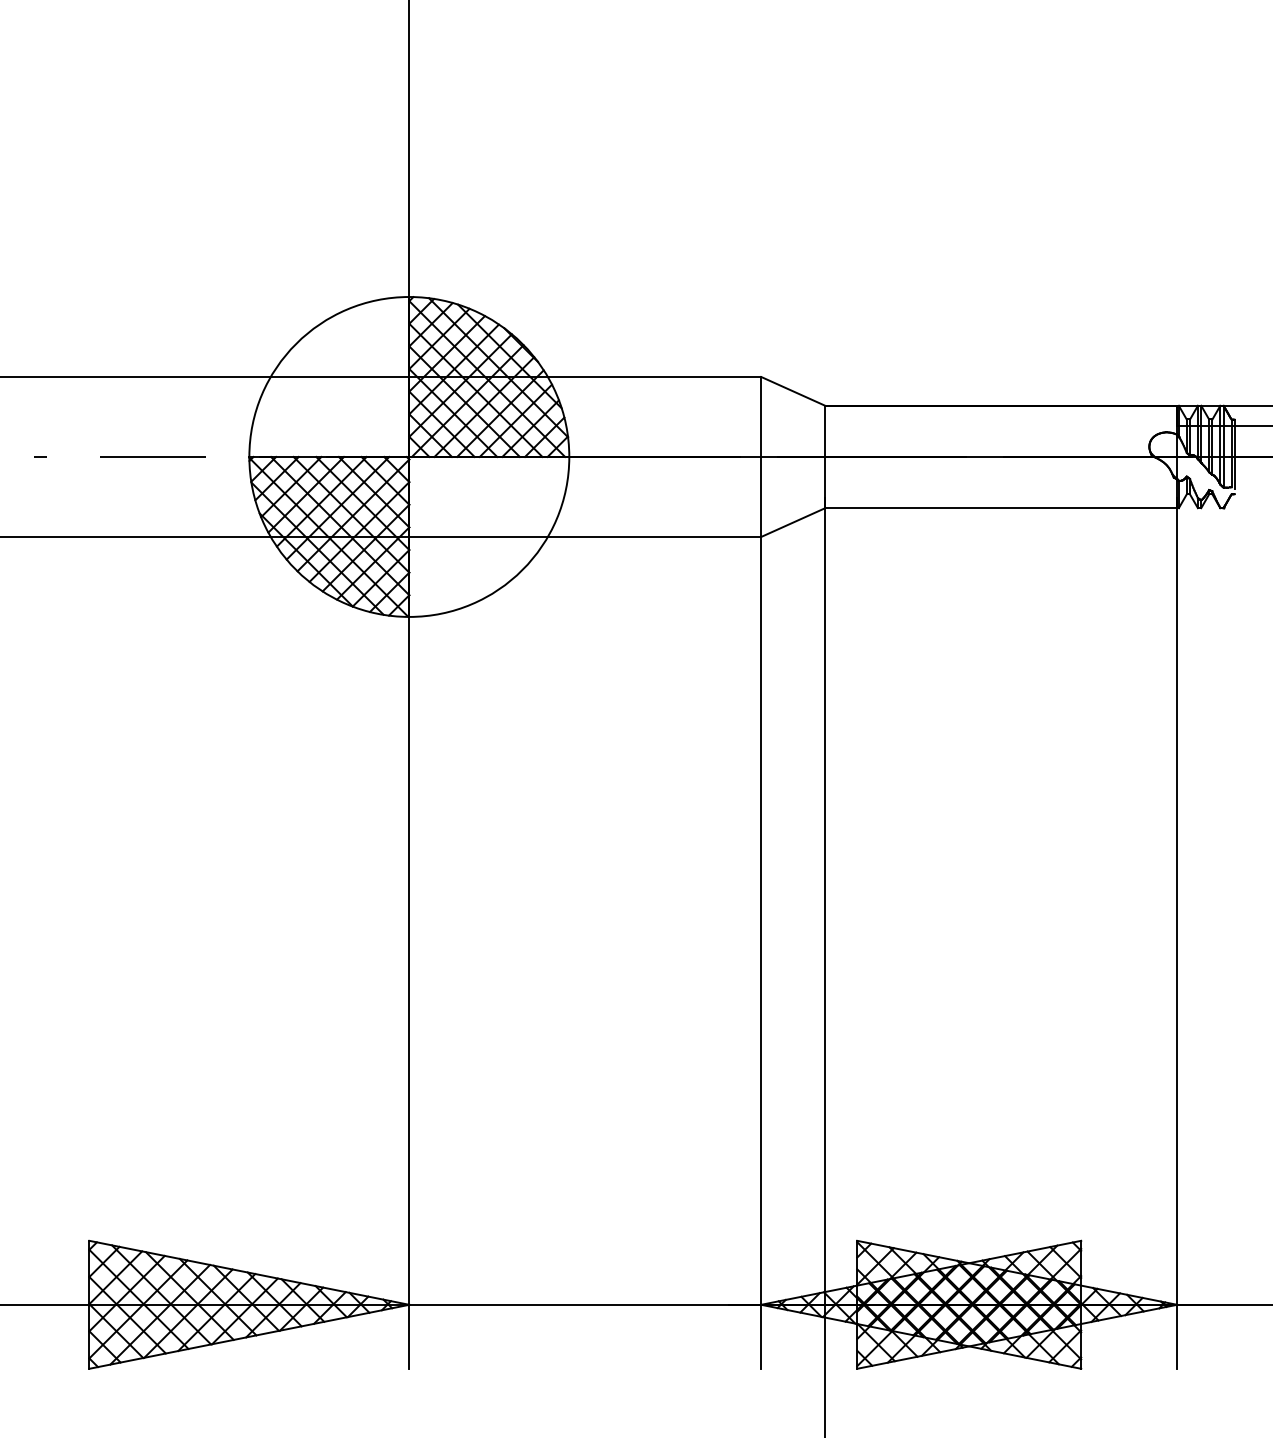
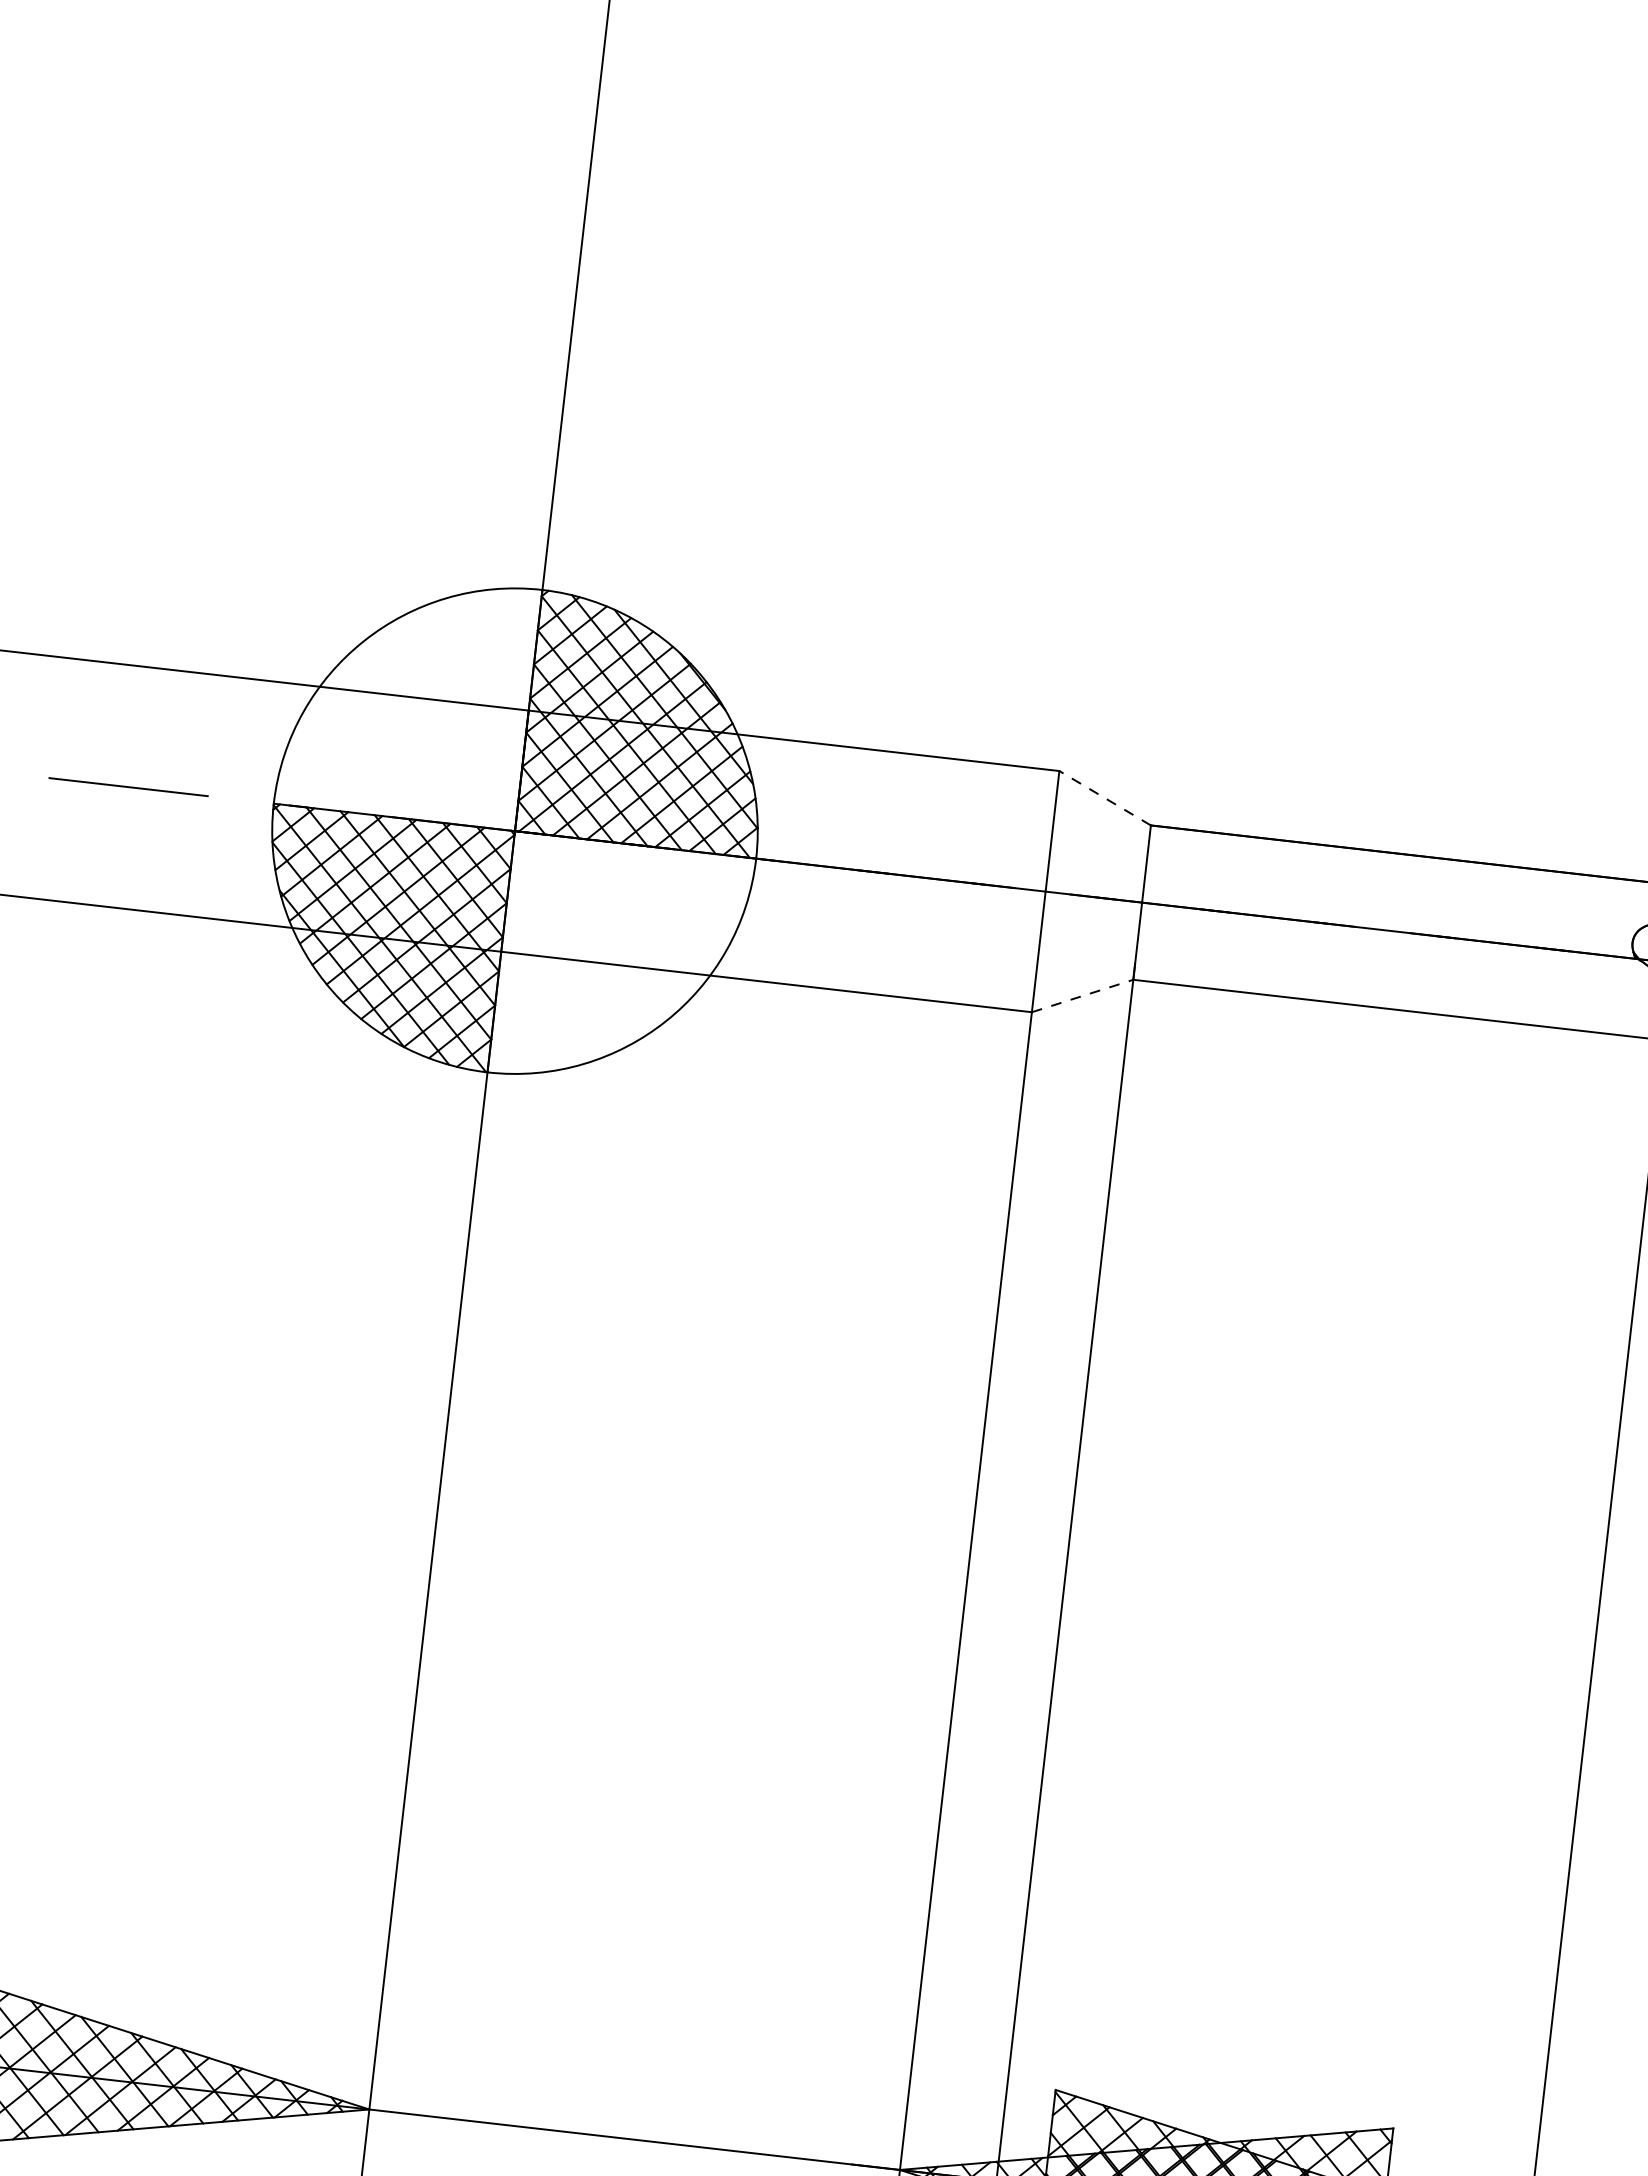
line: (792, 391) -> (1103, 798), solid -> dashed
line: (793, 522) -> (1082, 995), solid -> dashed

